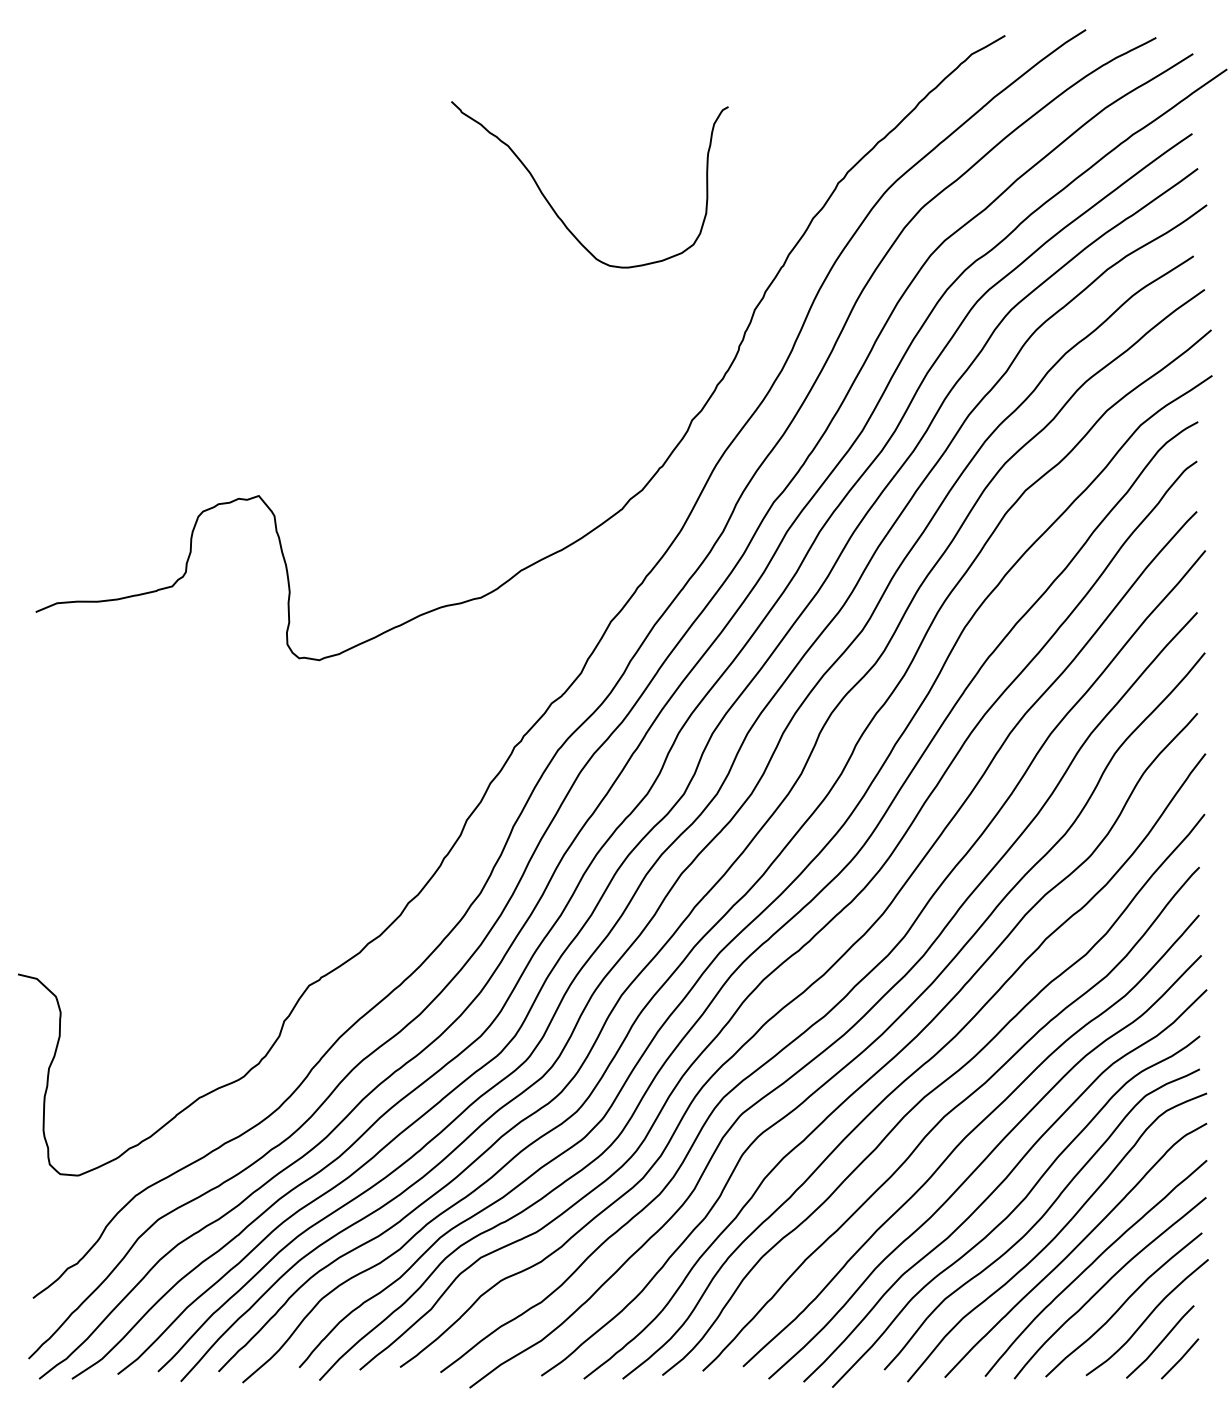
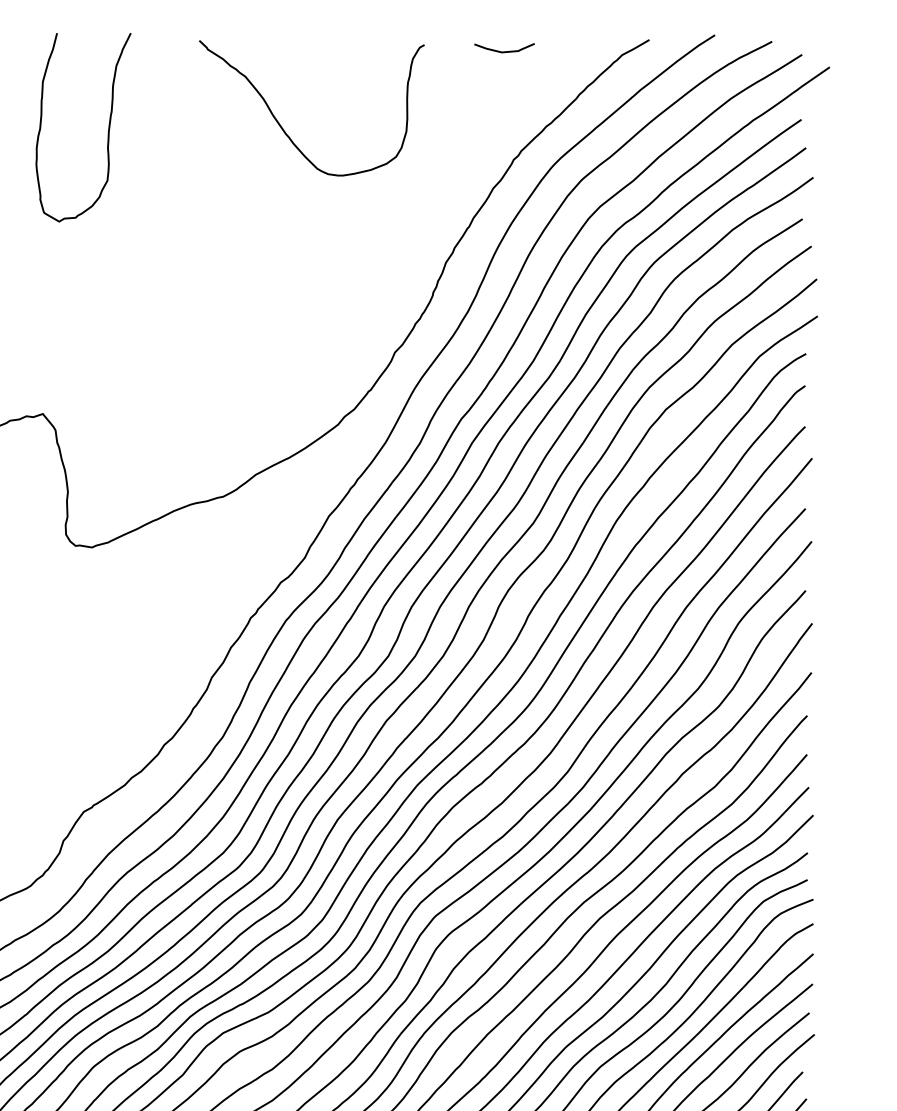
curve: (827, 49) -> (504, 51), added
curve: (339, 143) -> (108, 127), added
curve: (554, 209) -> (283, 128), moved

